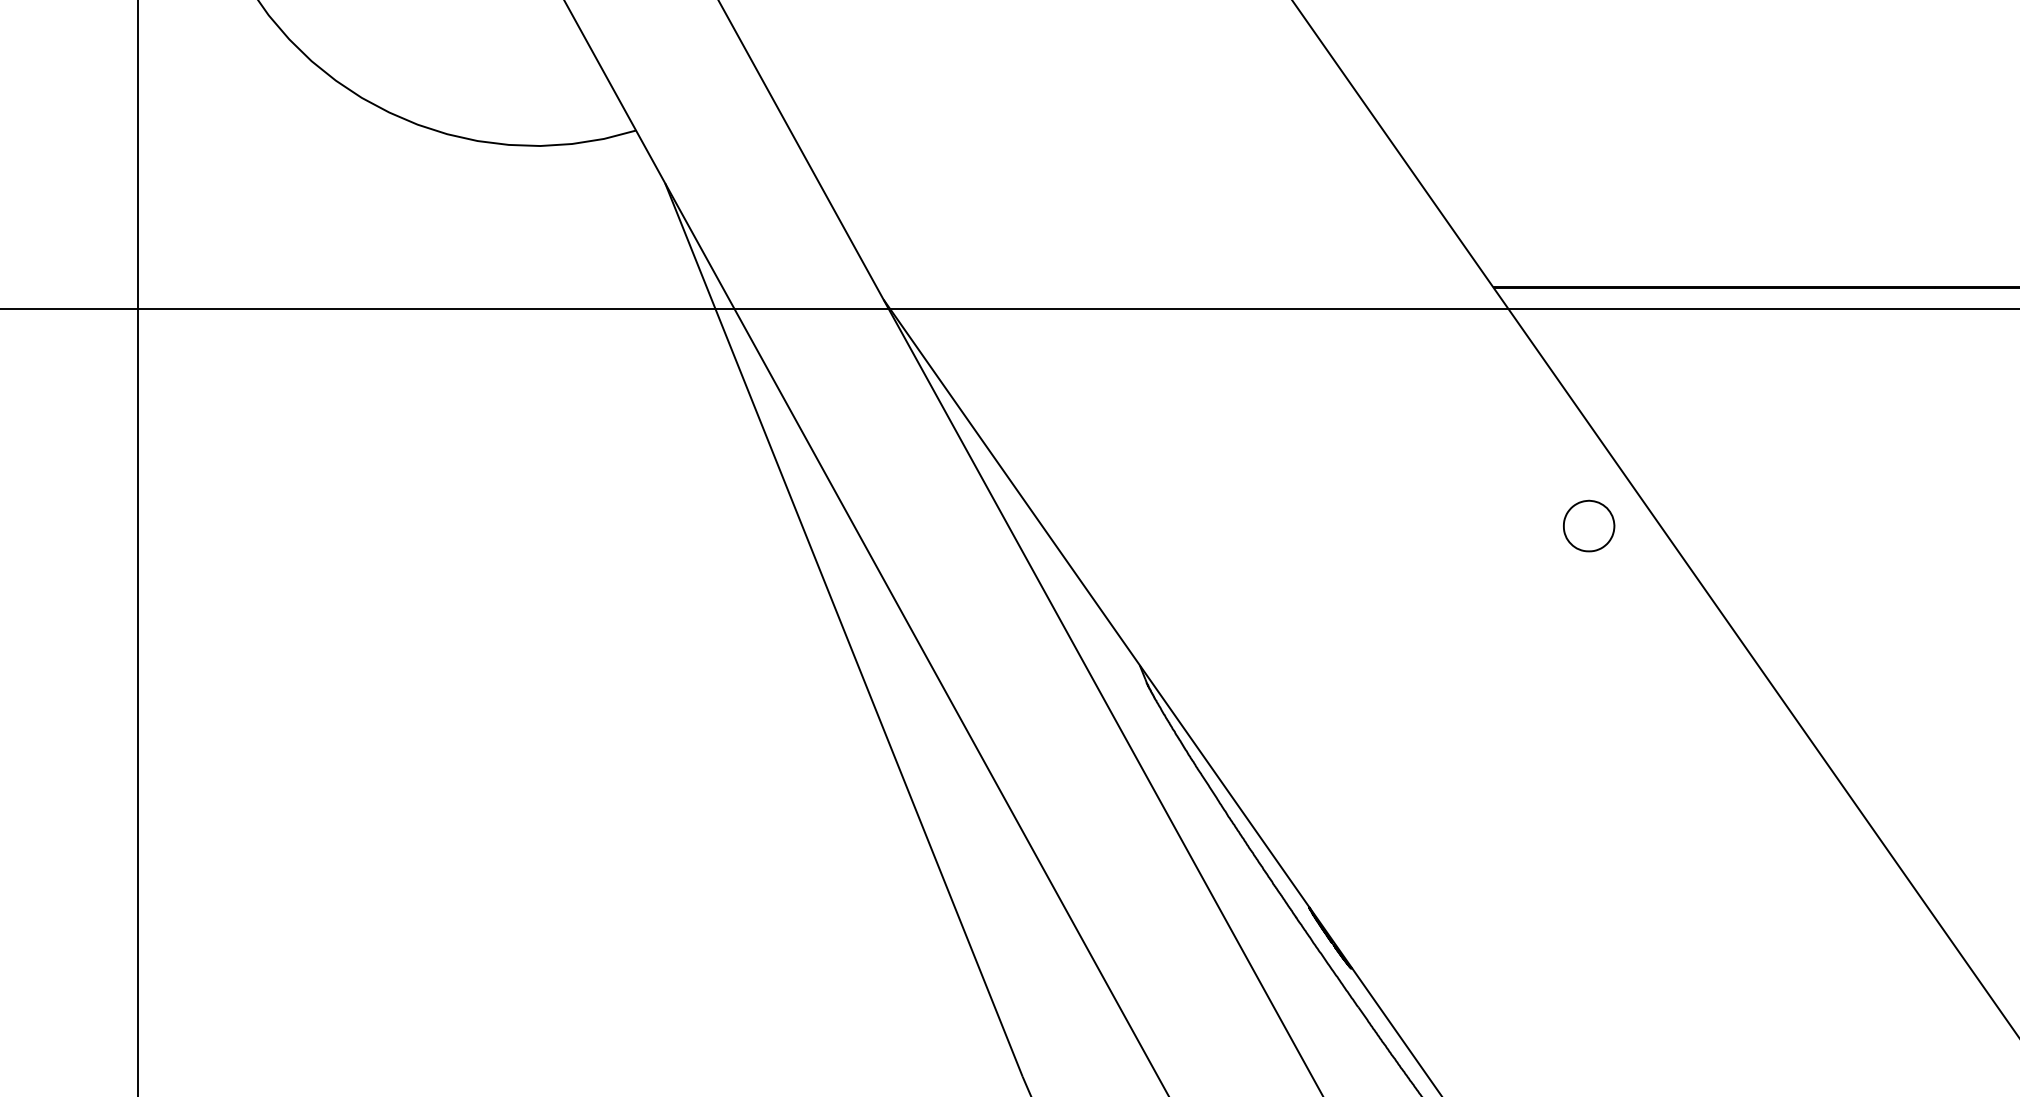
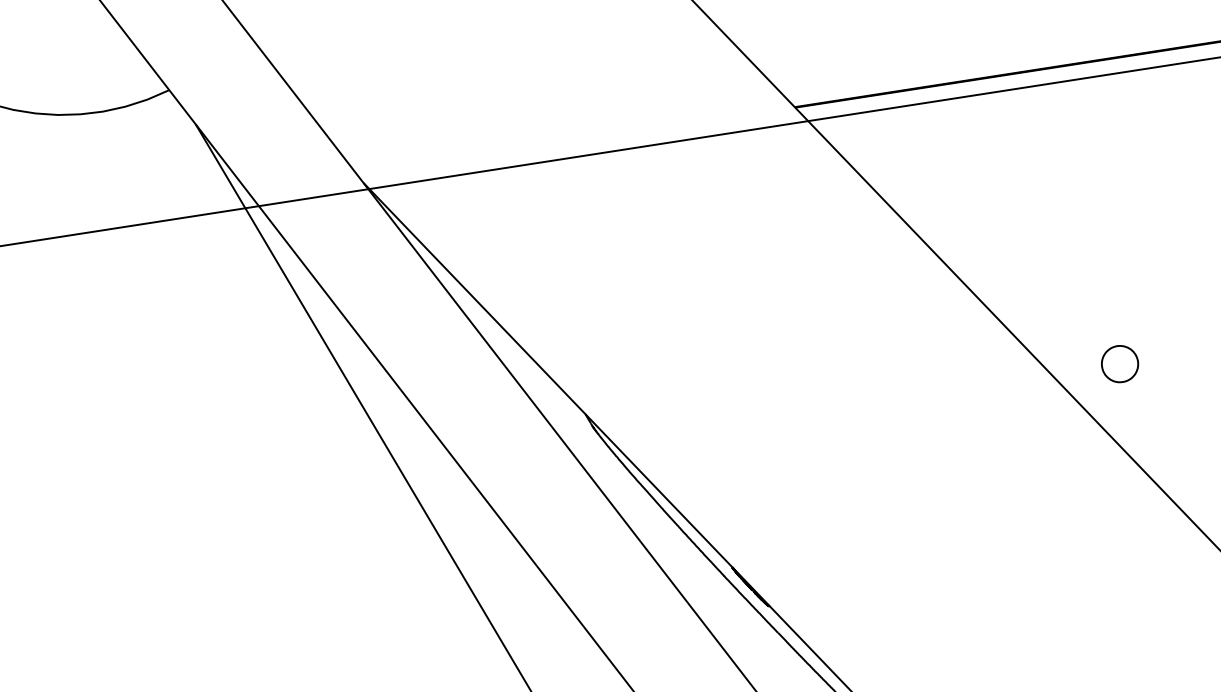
part: (1589, 525) -> (1120, 363), moved

